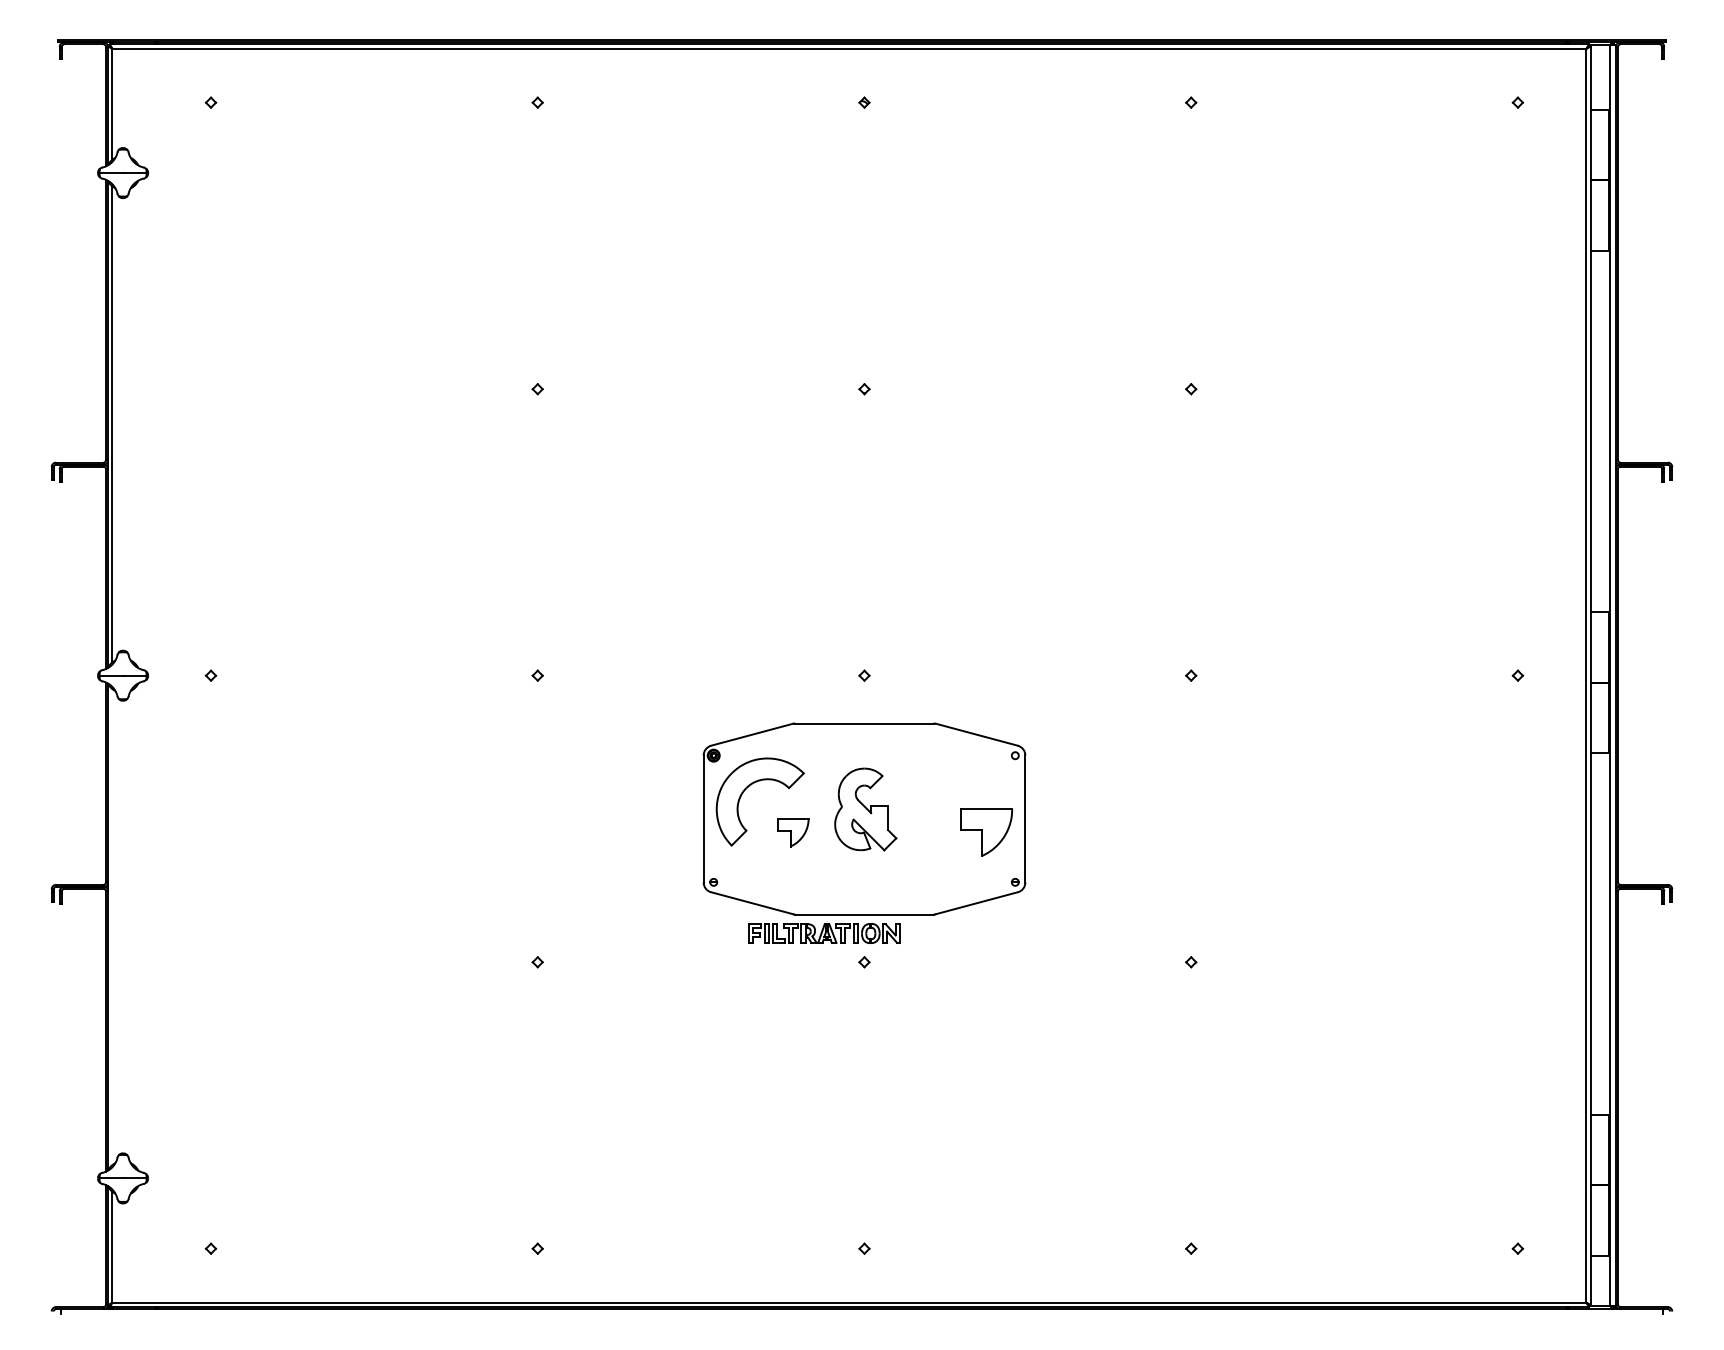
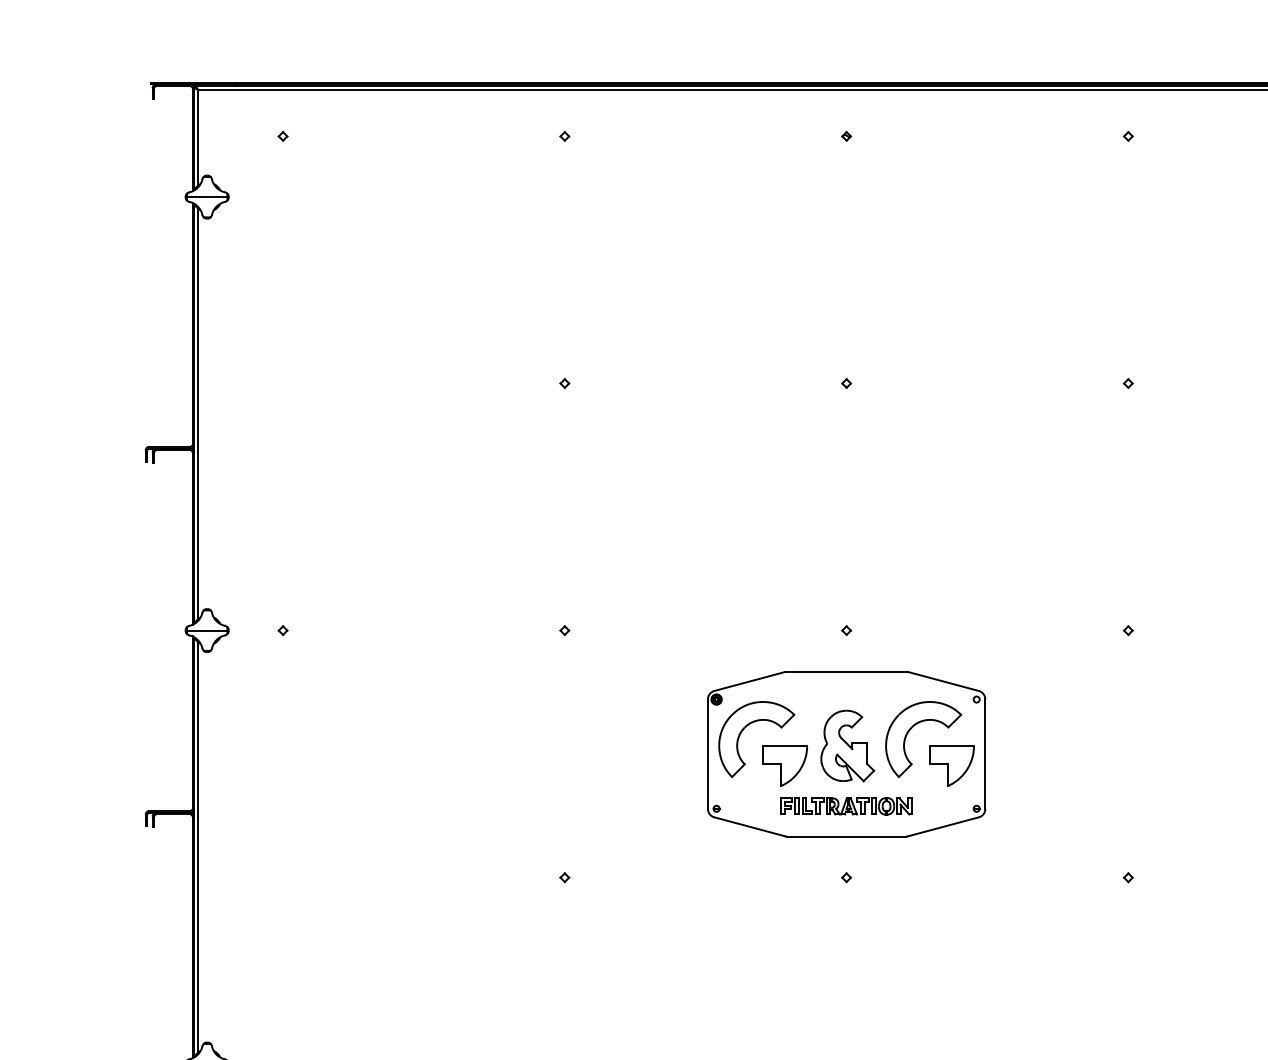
part: (942, 787) -> (913, 727), added
part: (793, 832) -> (785, 765), size x1.67
line: (112, 927) -> (198, 847), added
part: (824, 933) -> (846, 806), moved

